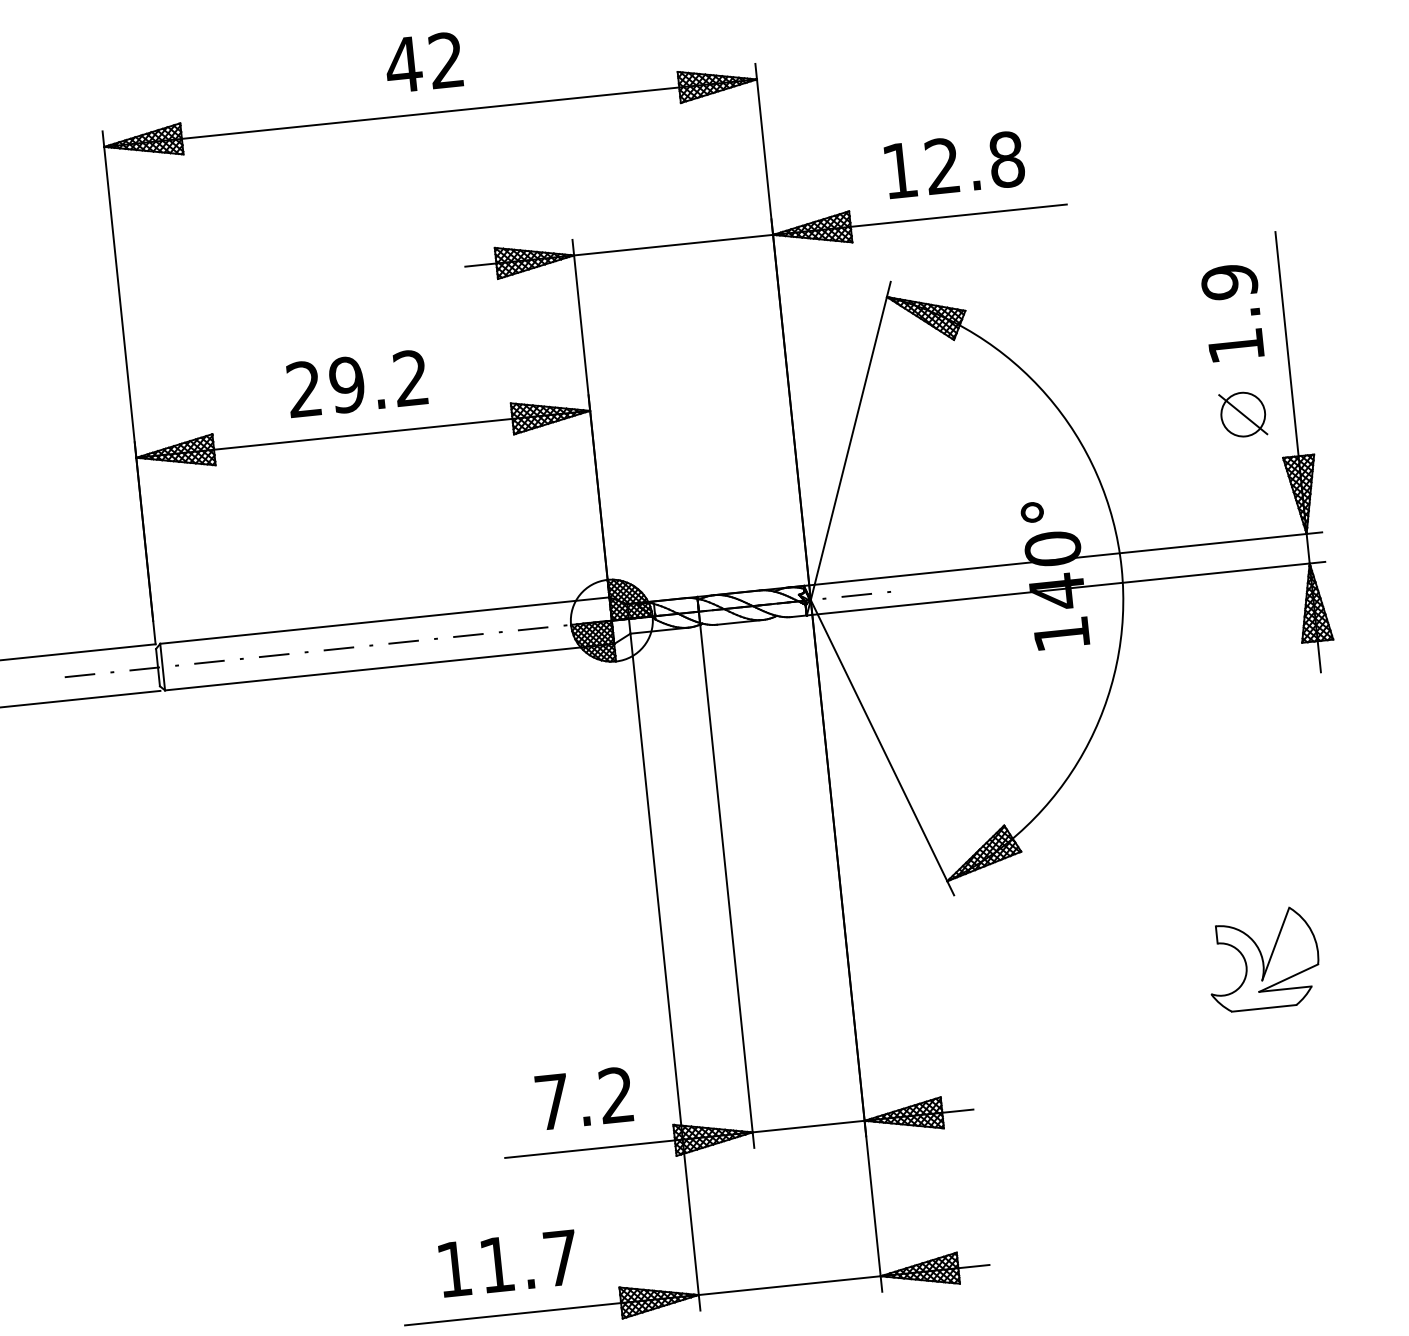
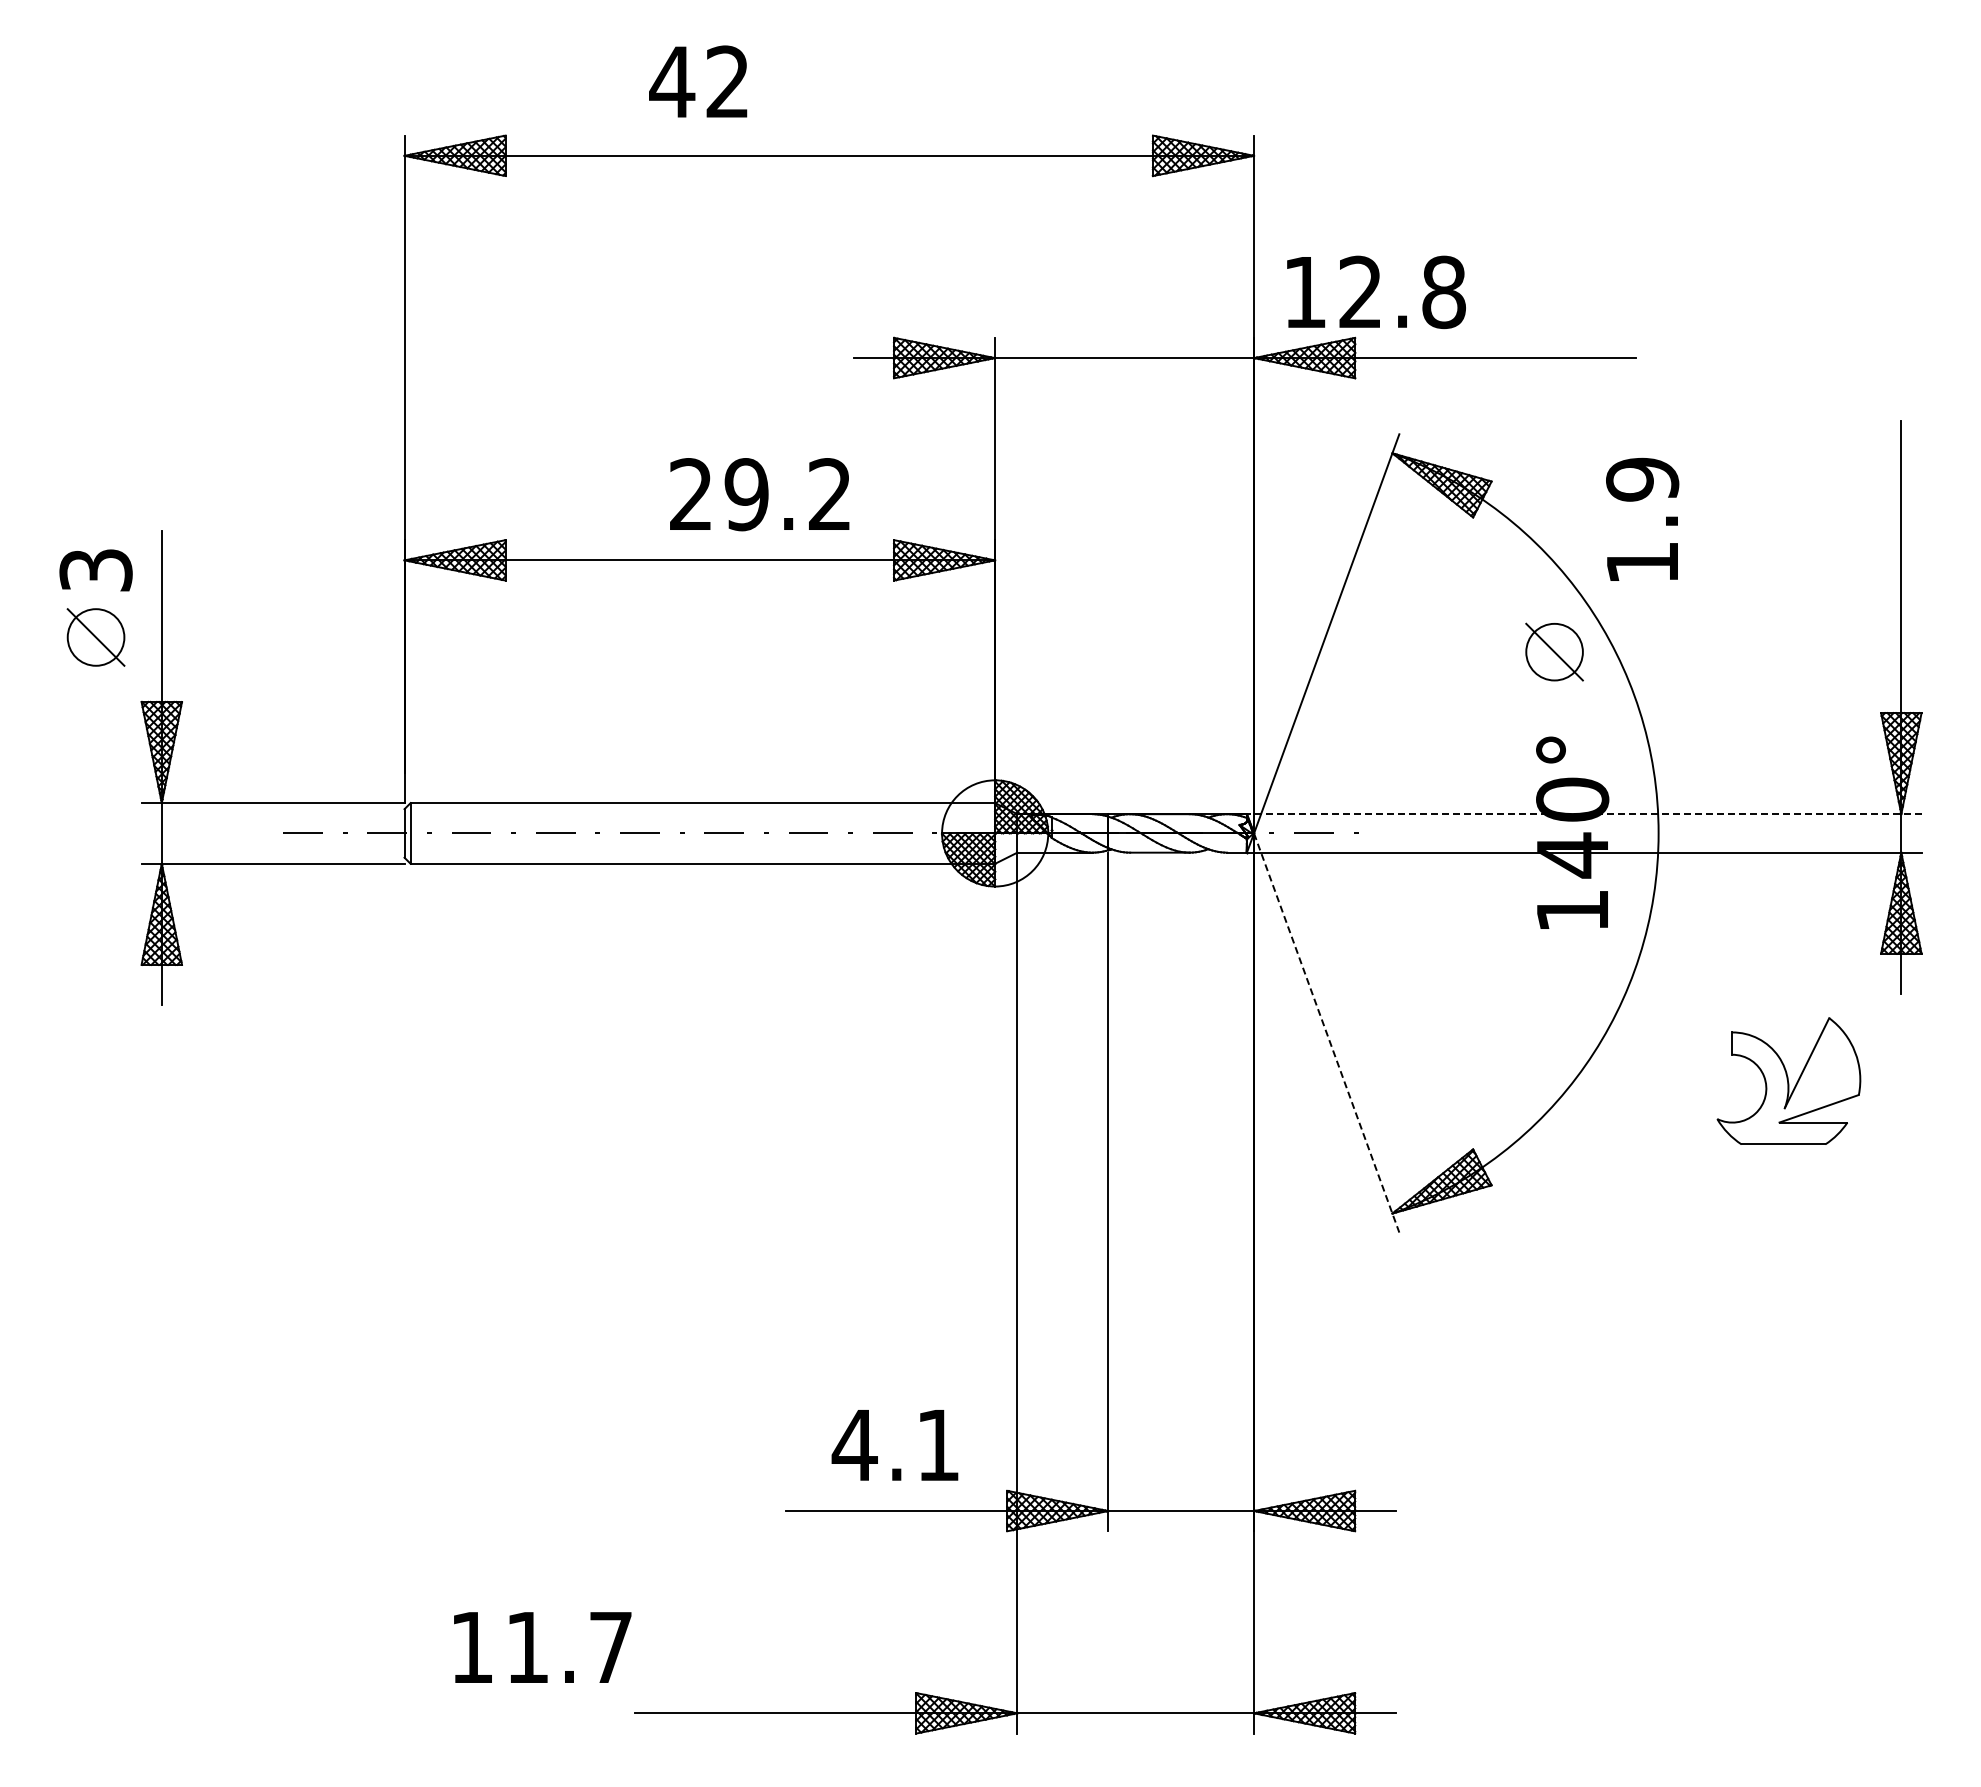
text: (423, 62) -> (698, 81), moved
text: (954, 165) -> (1376, 292), moved
text: (1232, 311) -> (1642, 518), moved
text: (356, 383) -> (759, 494), moved
part: (1243, 414) -> (1554, 651), moved
line: (1062, 559) -> (1583, 814), solid -> dashed
line: (882, 748) -> (1326, 1033), solid -> dashed
part: (1262, 958) -> (1788, 1080), moved
text: (583, 1098) -> (894, 1444), 7.2 -> 4.1
text: (508, 1263) -> (542, 1647), moved

